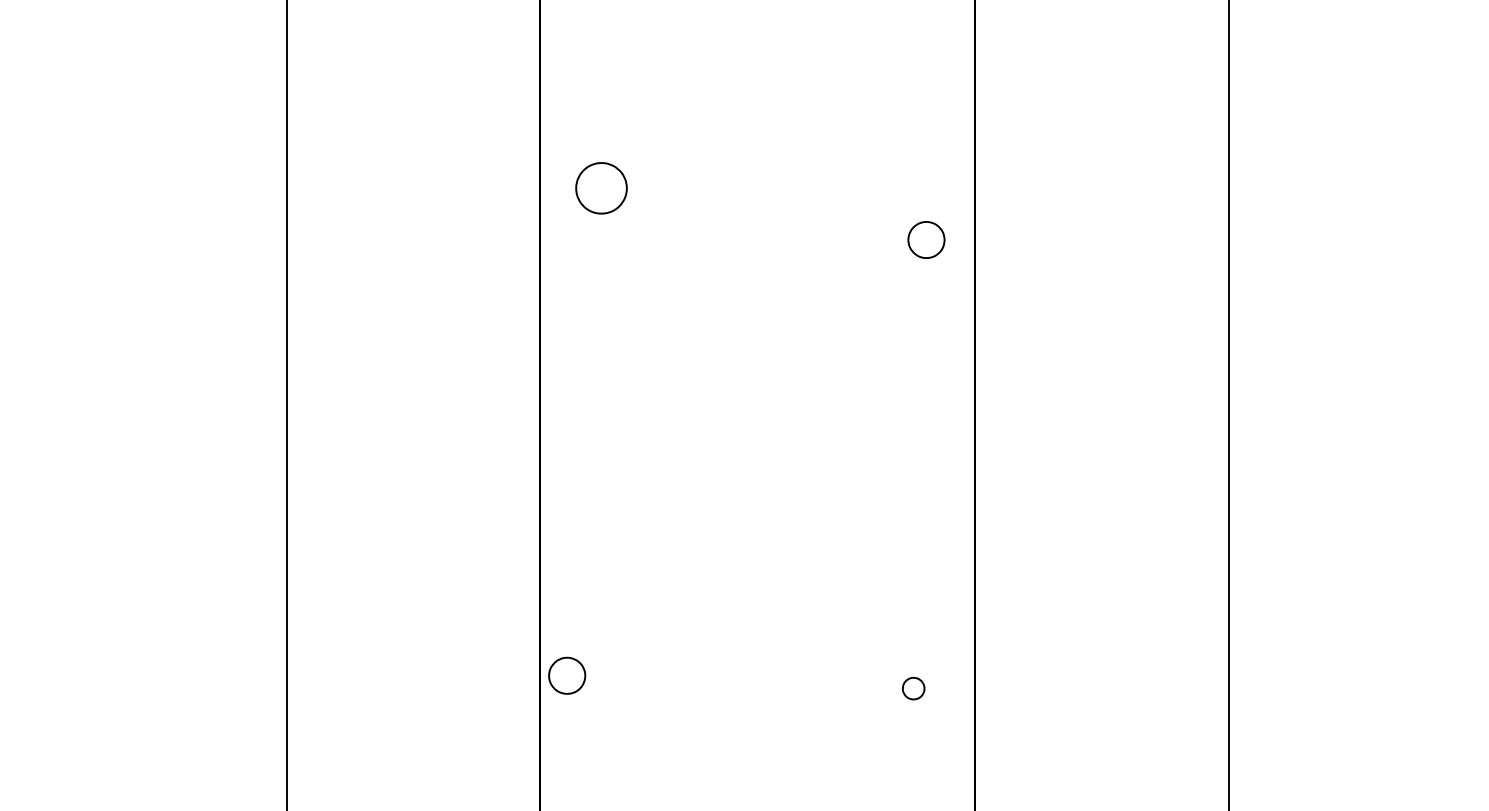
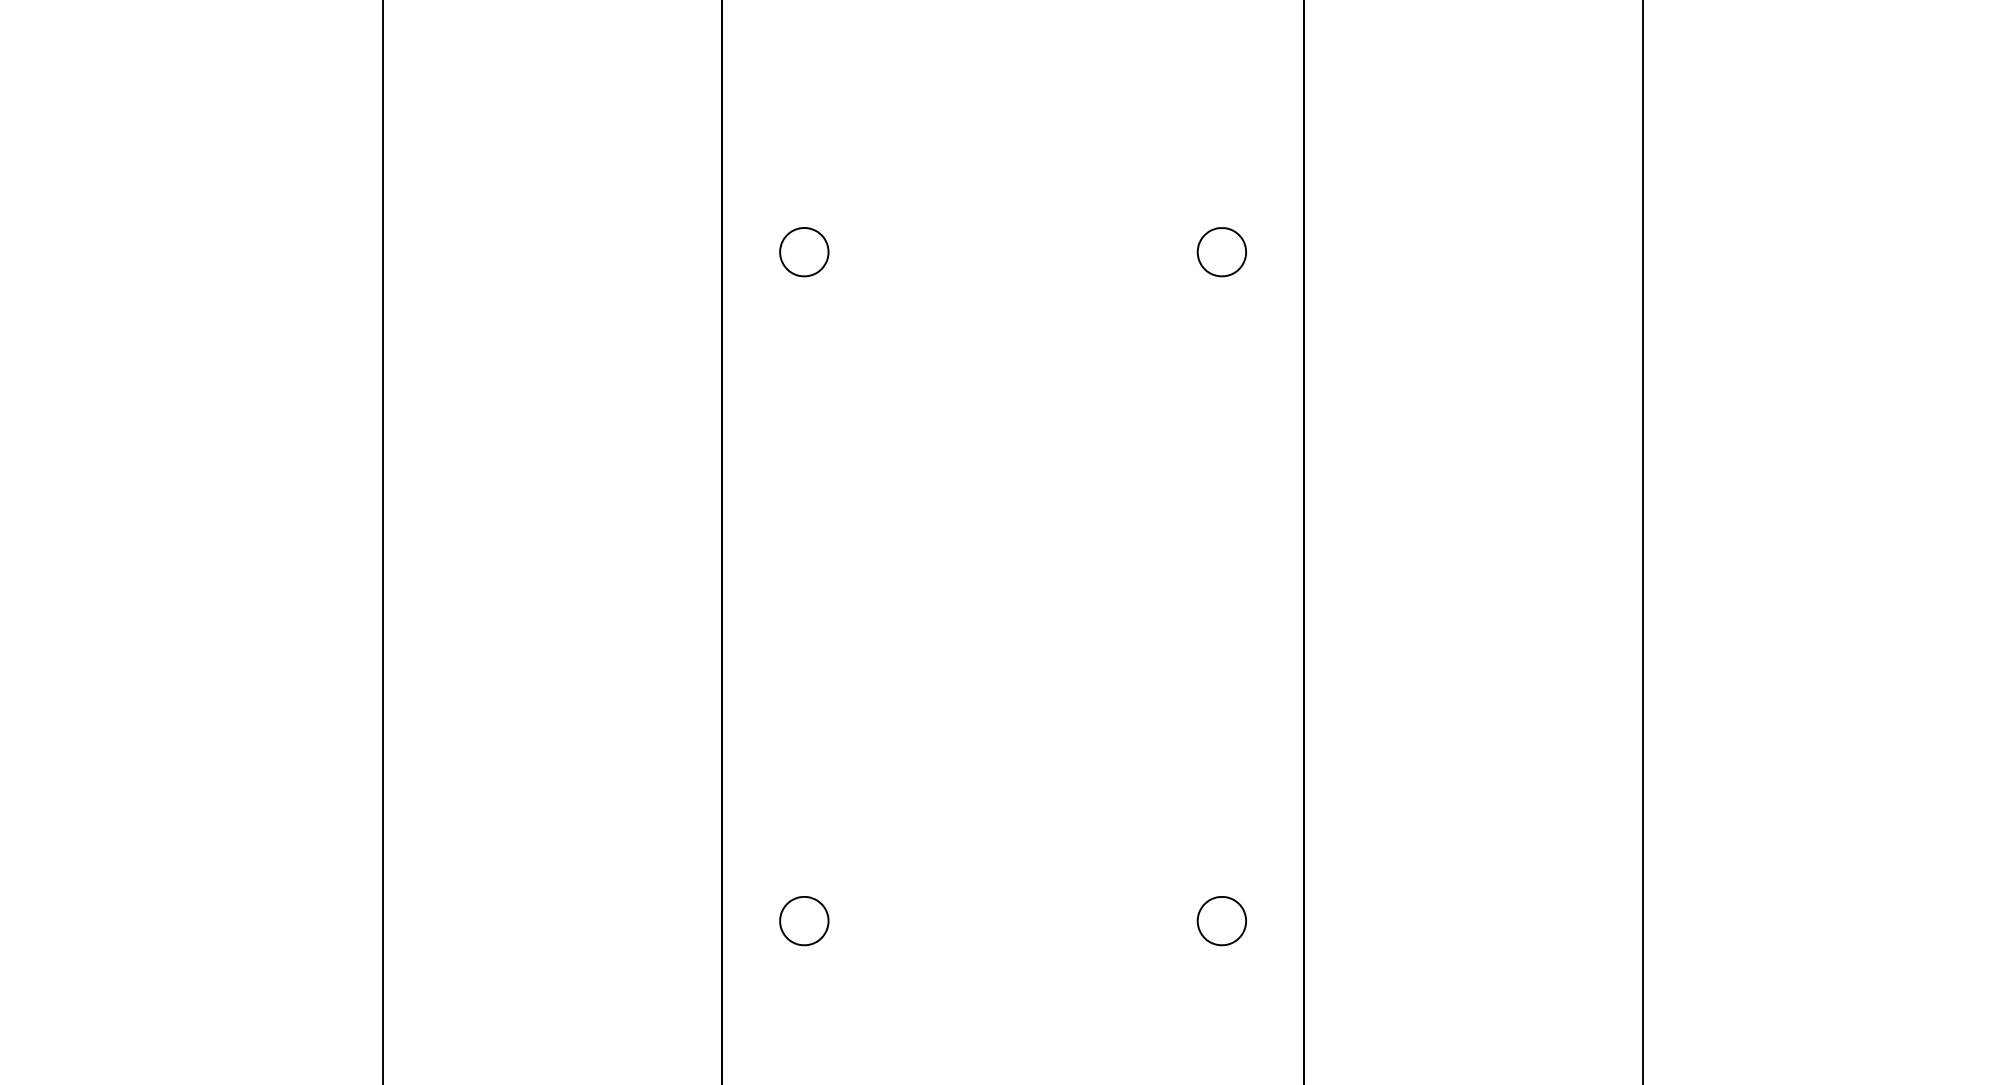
part: (601, 188) -> (804, 252), size x0.71
part: (926, 240) -> (1221, 252), moved
part: (567, 676) -> (804, 921), moved
part: (913, 688) -> (1221, 921), size x1.67

